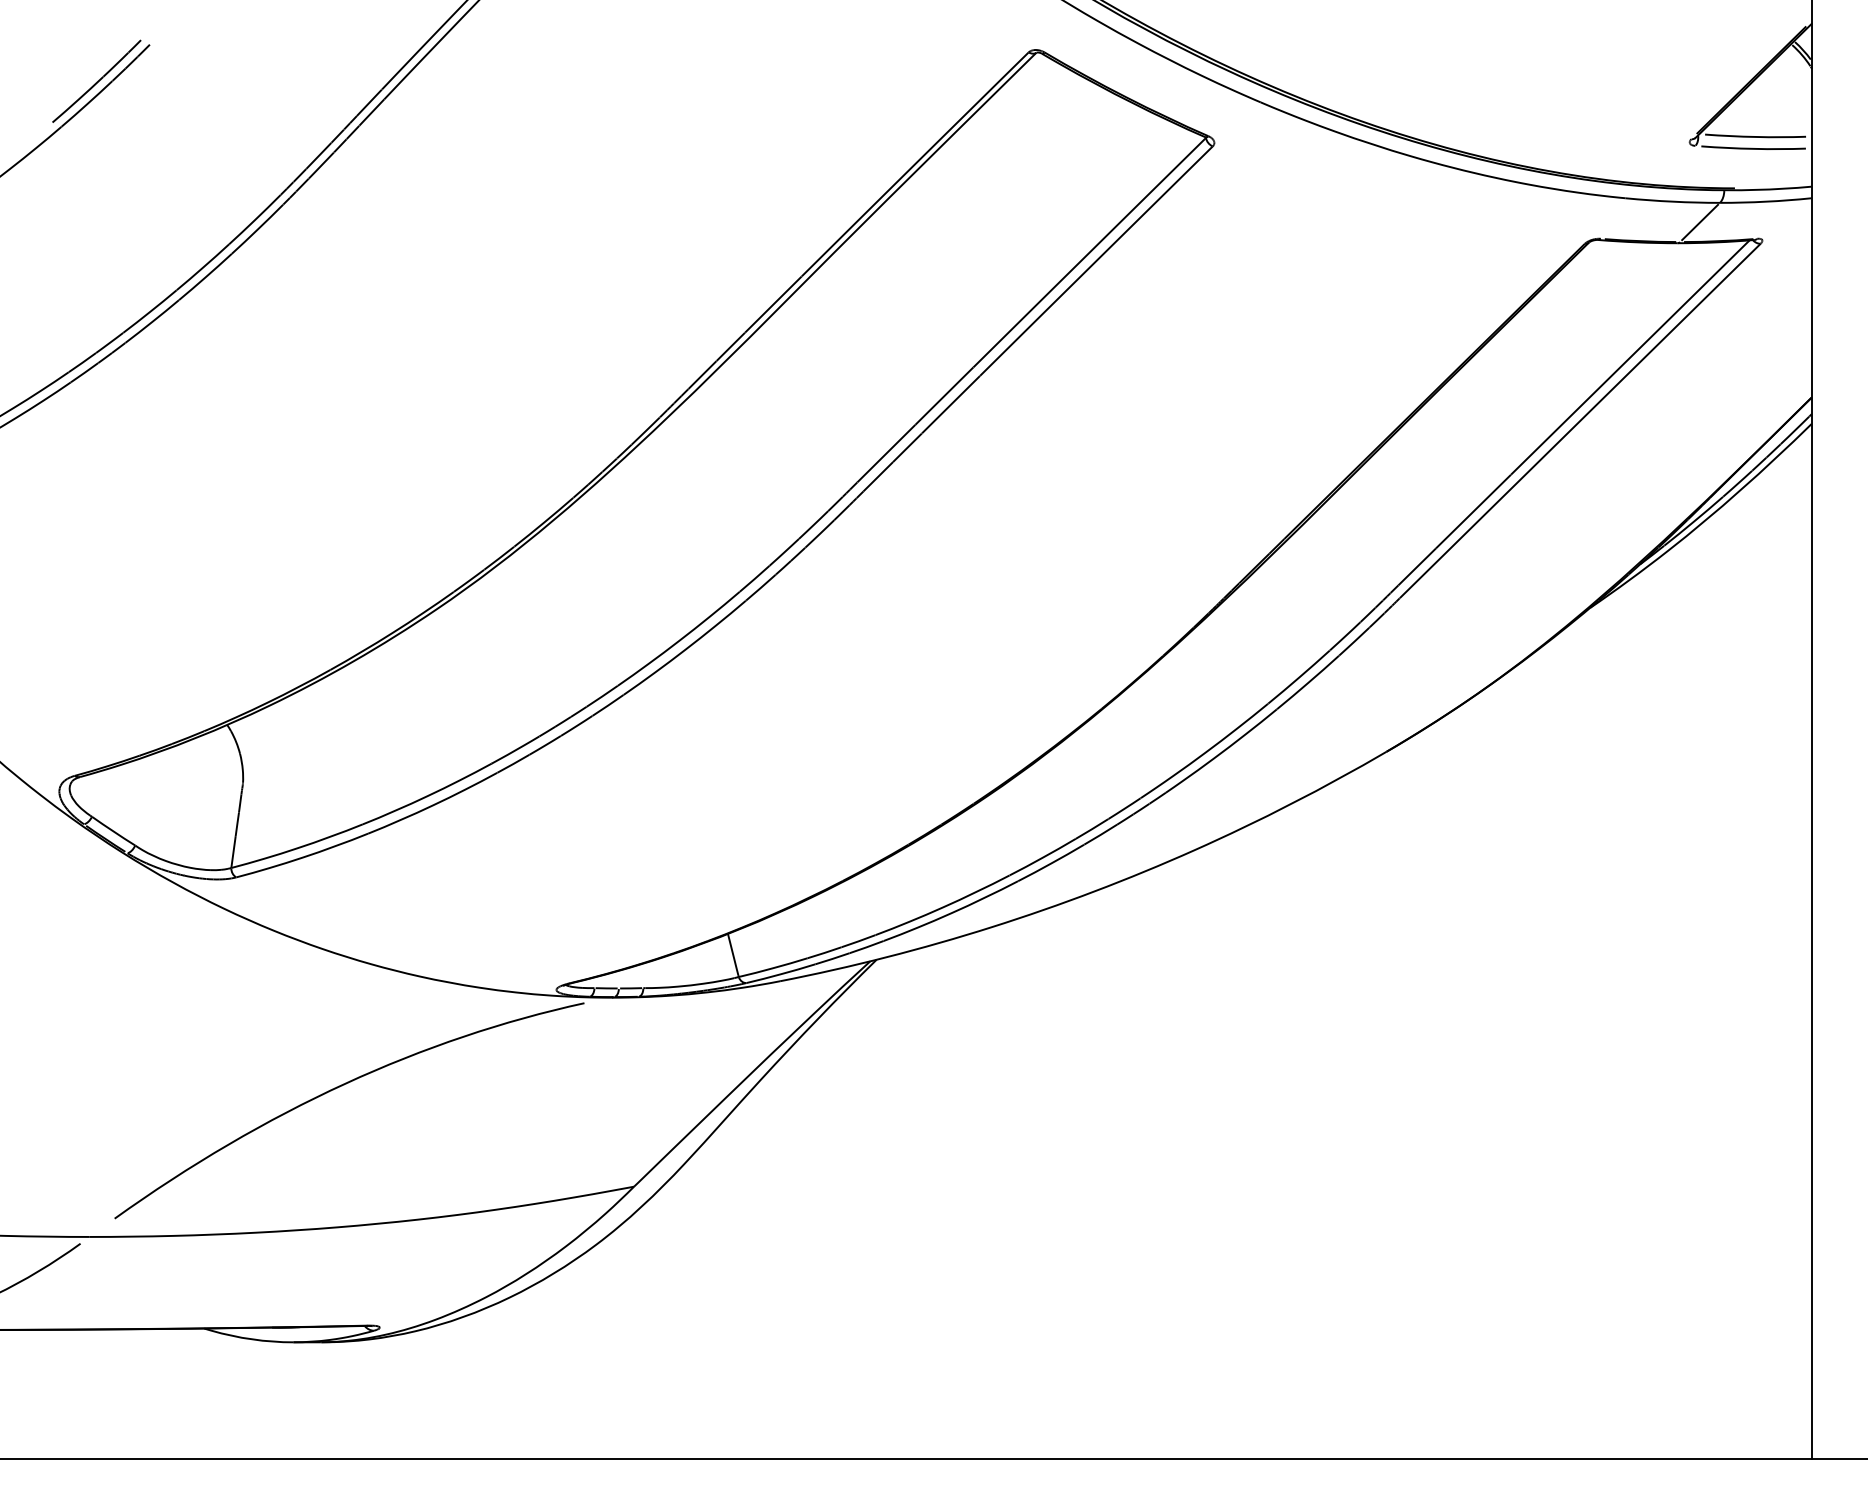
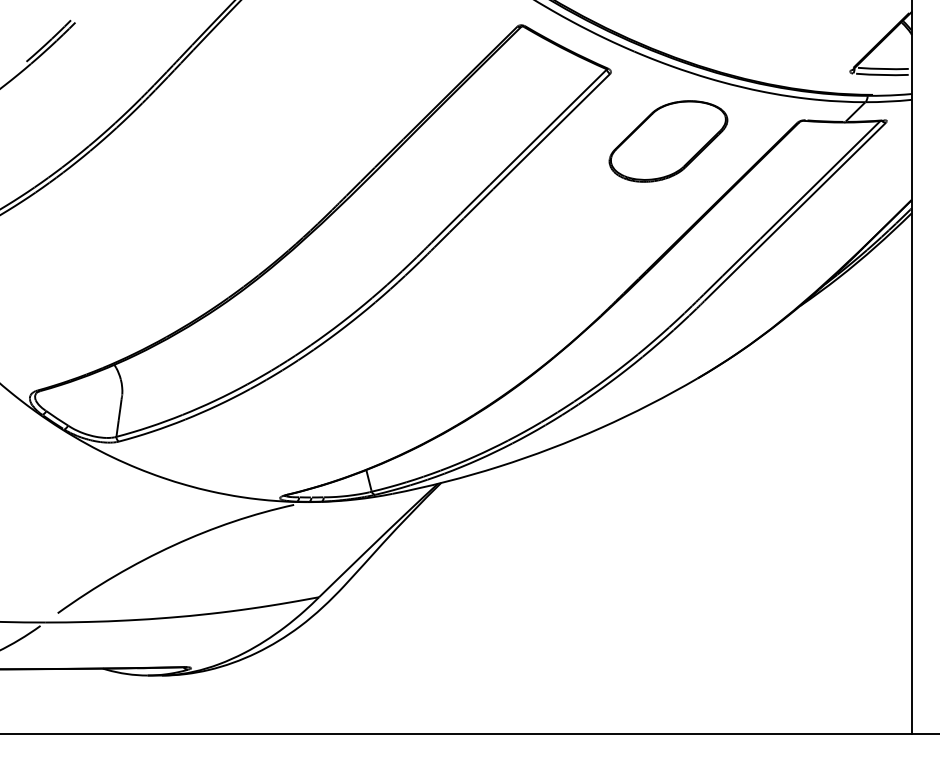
part: (1328, 280) -> (668, 141), added

